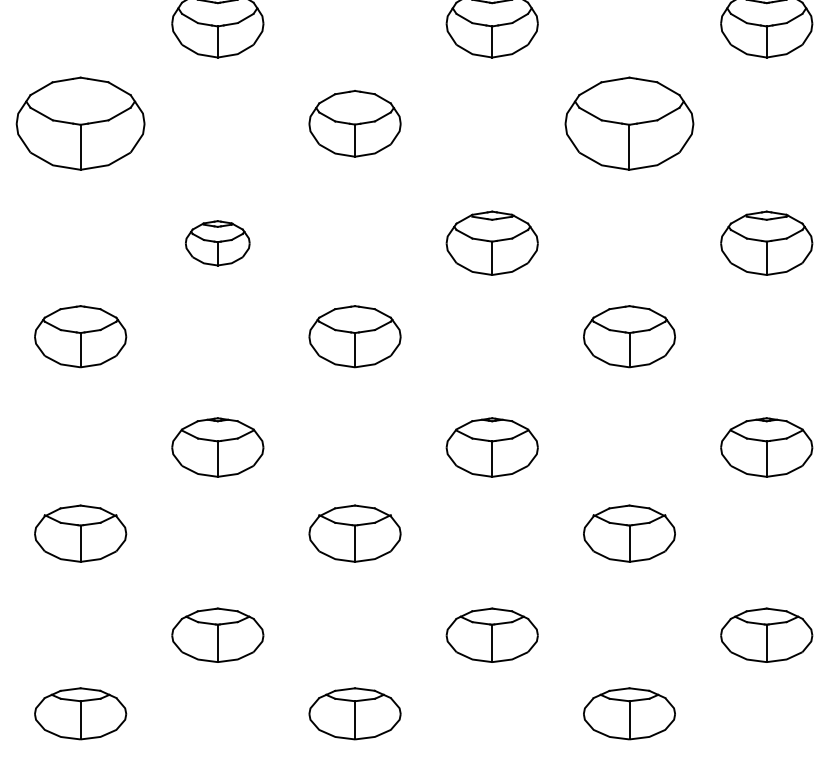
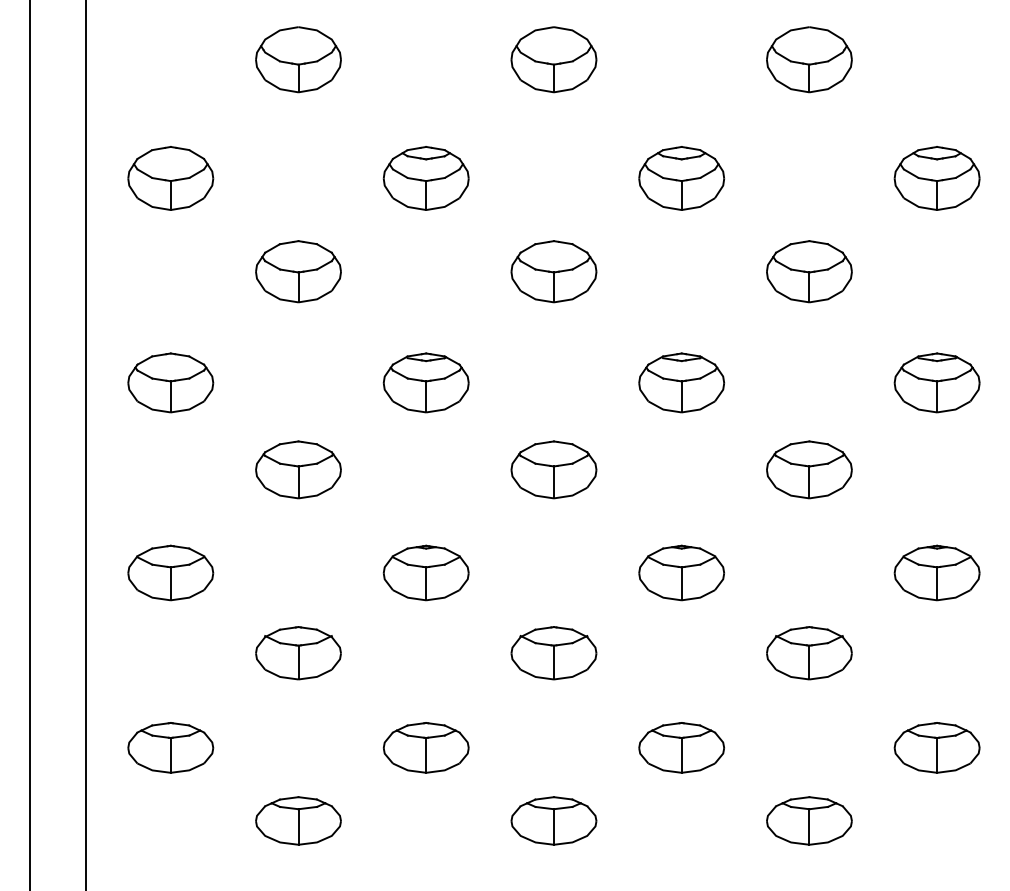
part: (80, 123) -> (298, 271), size x0.71
part: (629, 123) -> (809, 271), size x0.71
part: (217, 242) -> (425, 382), size x1.43

